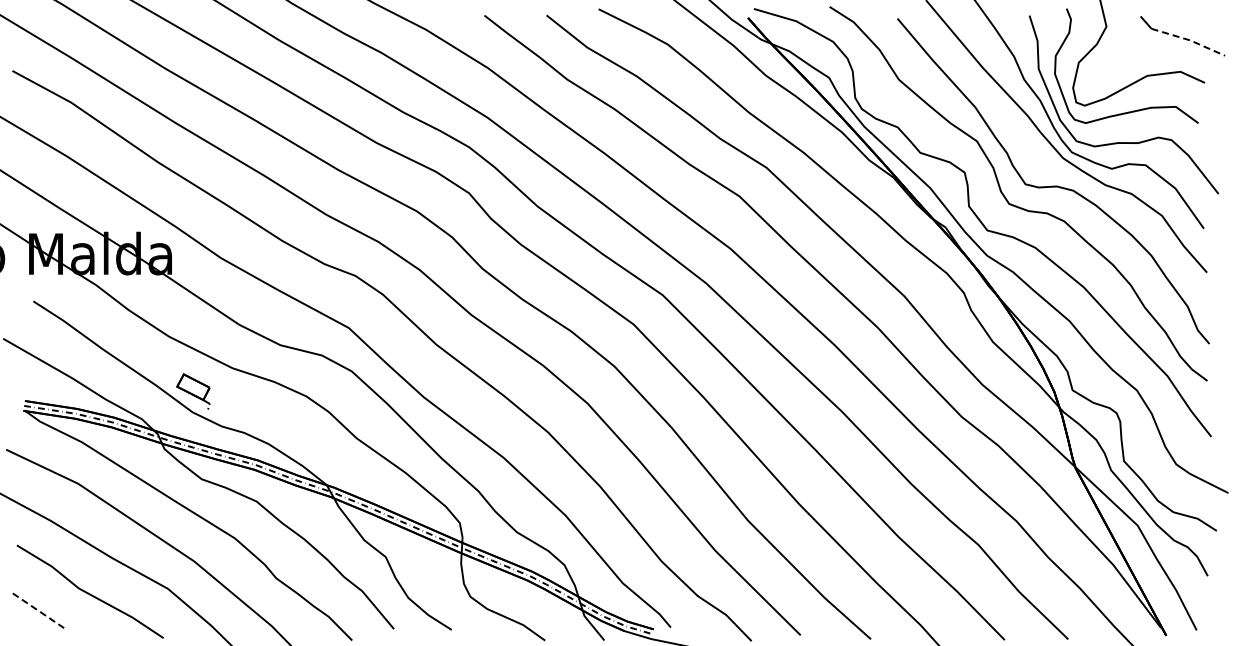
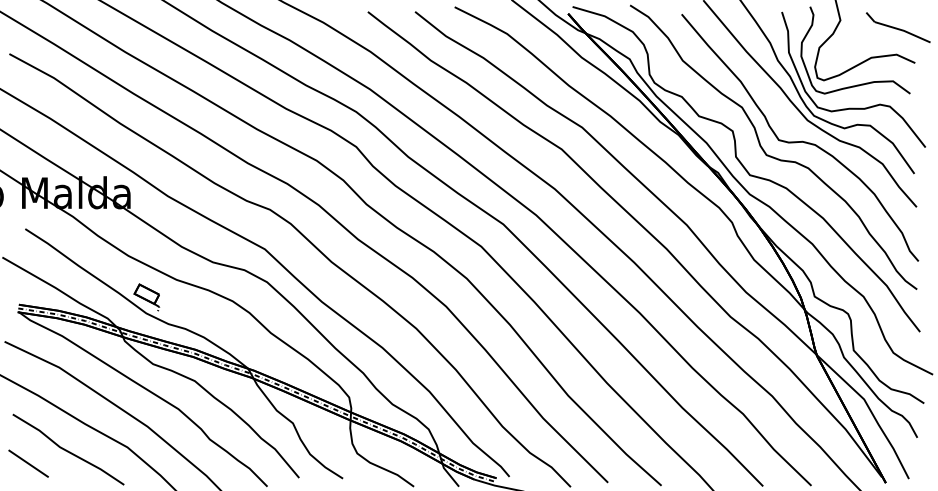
line: (1190, 40) -> (904, 30), dashed -> solid
line: (37, 610) -> (28, 463), dashed -> solid

